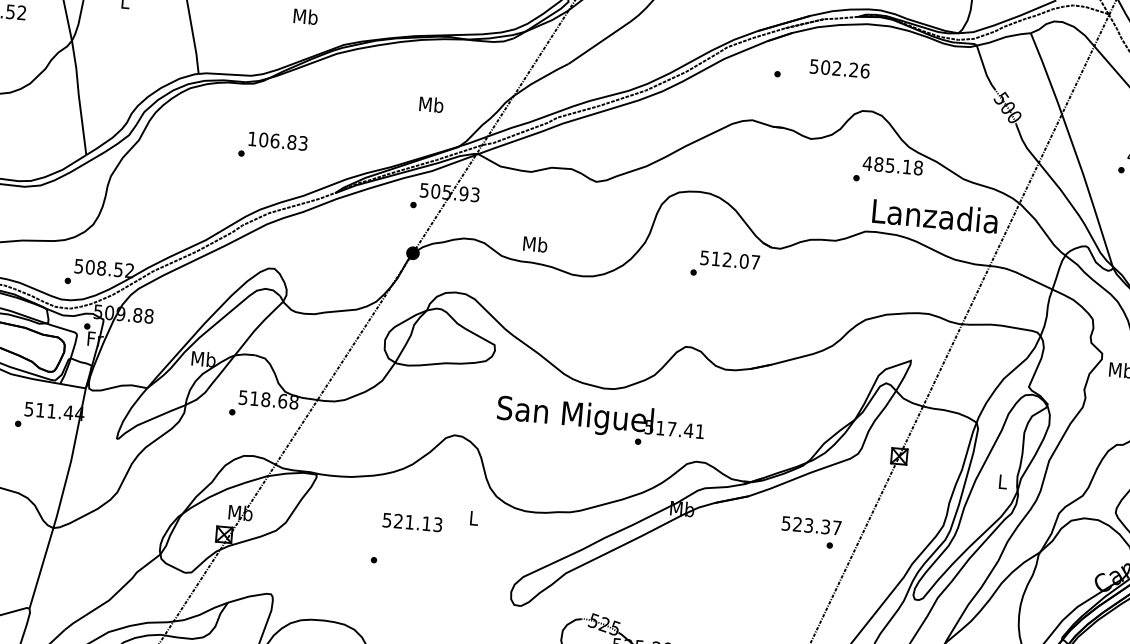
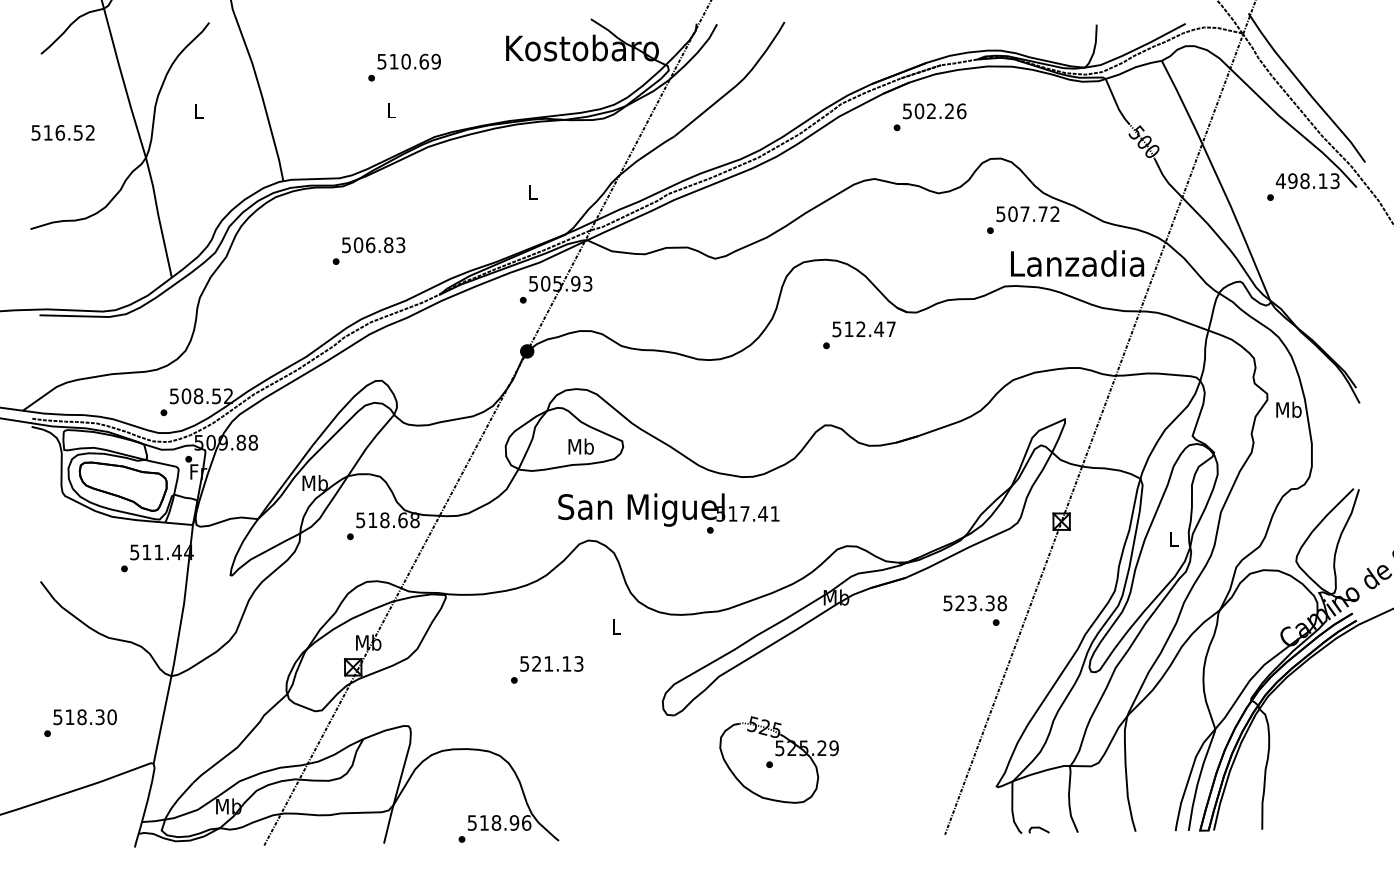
text: (305, 16) -> (391, 110), Mb -> L
text: (839, 68) -> (934, 111), moved
text: (430, 104) -> (532, 192), Mb -> L
text: (252, 139) -> (346, 245), 106.83 -> 506.83
text: (892, 166) -> (1027, 214), 485.18 -> 507.72
text: (534, 244) -> (580, 446), moved
text: (744, 261) -> (879, 329), 512.07 -> 512.47
text: (600, 422) -> (668, 513), moved
text: (412, 522) -> (551, 663), moved
text: (836, 528) -> (1001, 603), 523.37 -> 523.38

